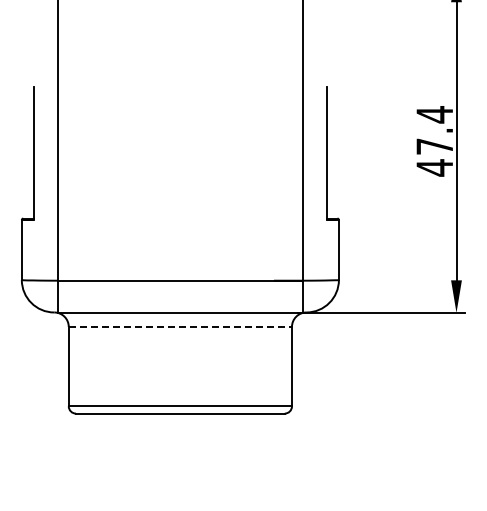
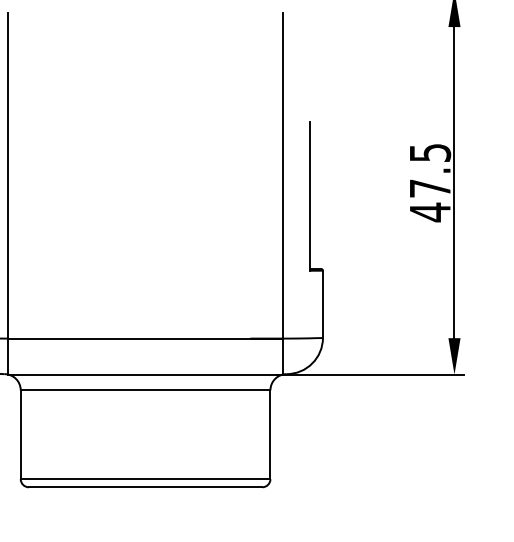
text: (434, 114) -> (429, 152), 47.4 -> 47.5
line: (180, 326) -> (145, 389), dashed -> solid

